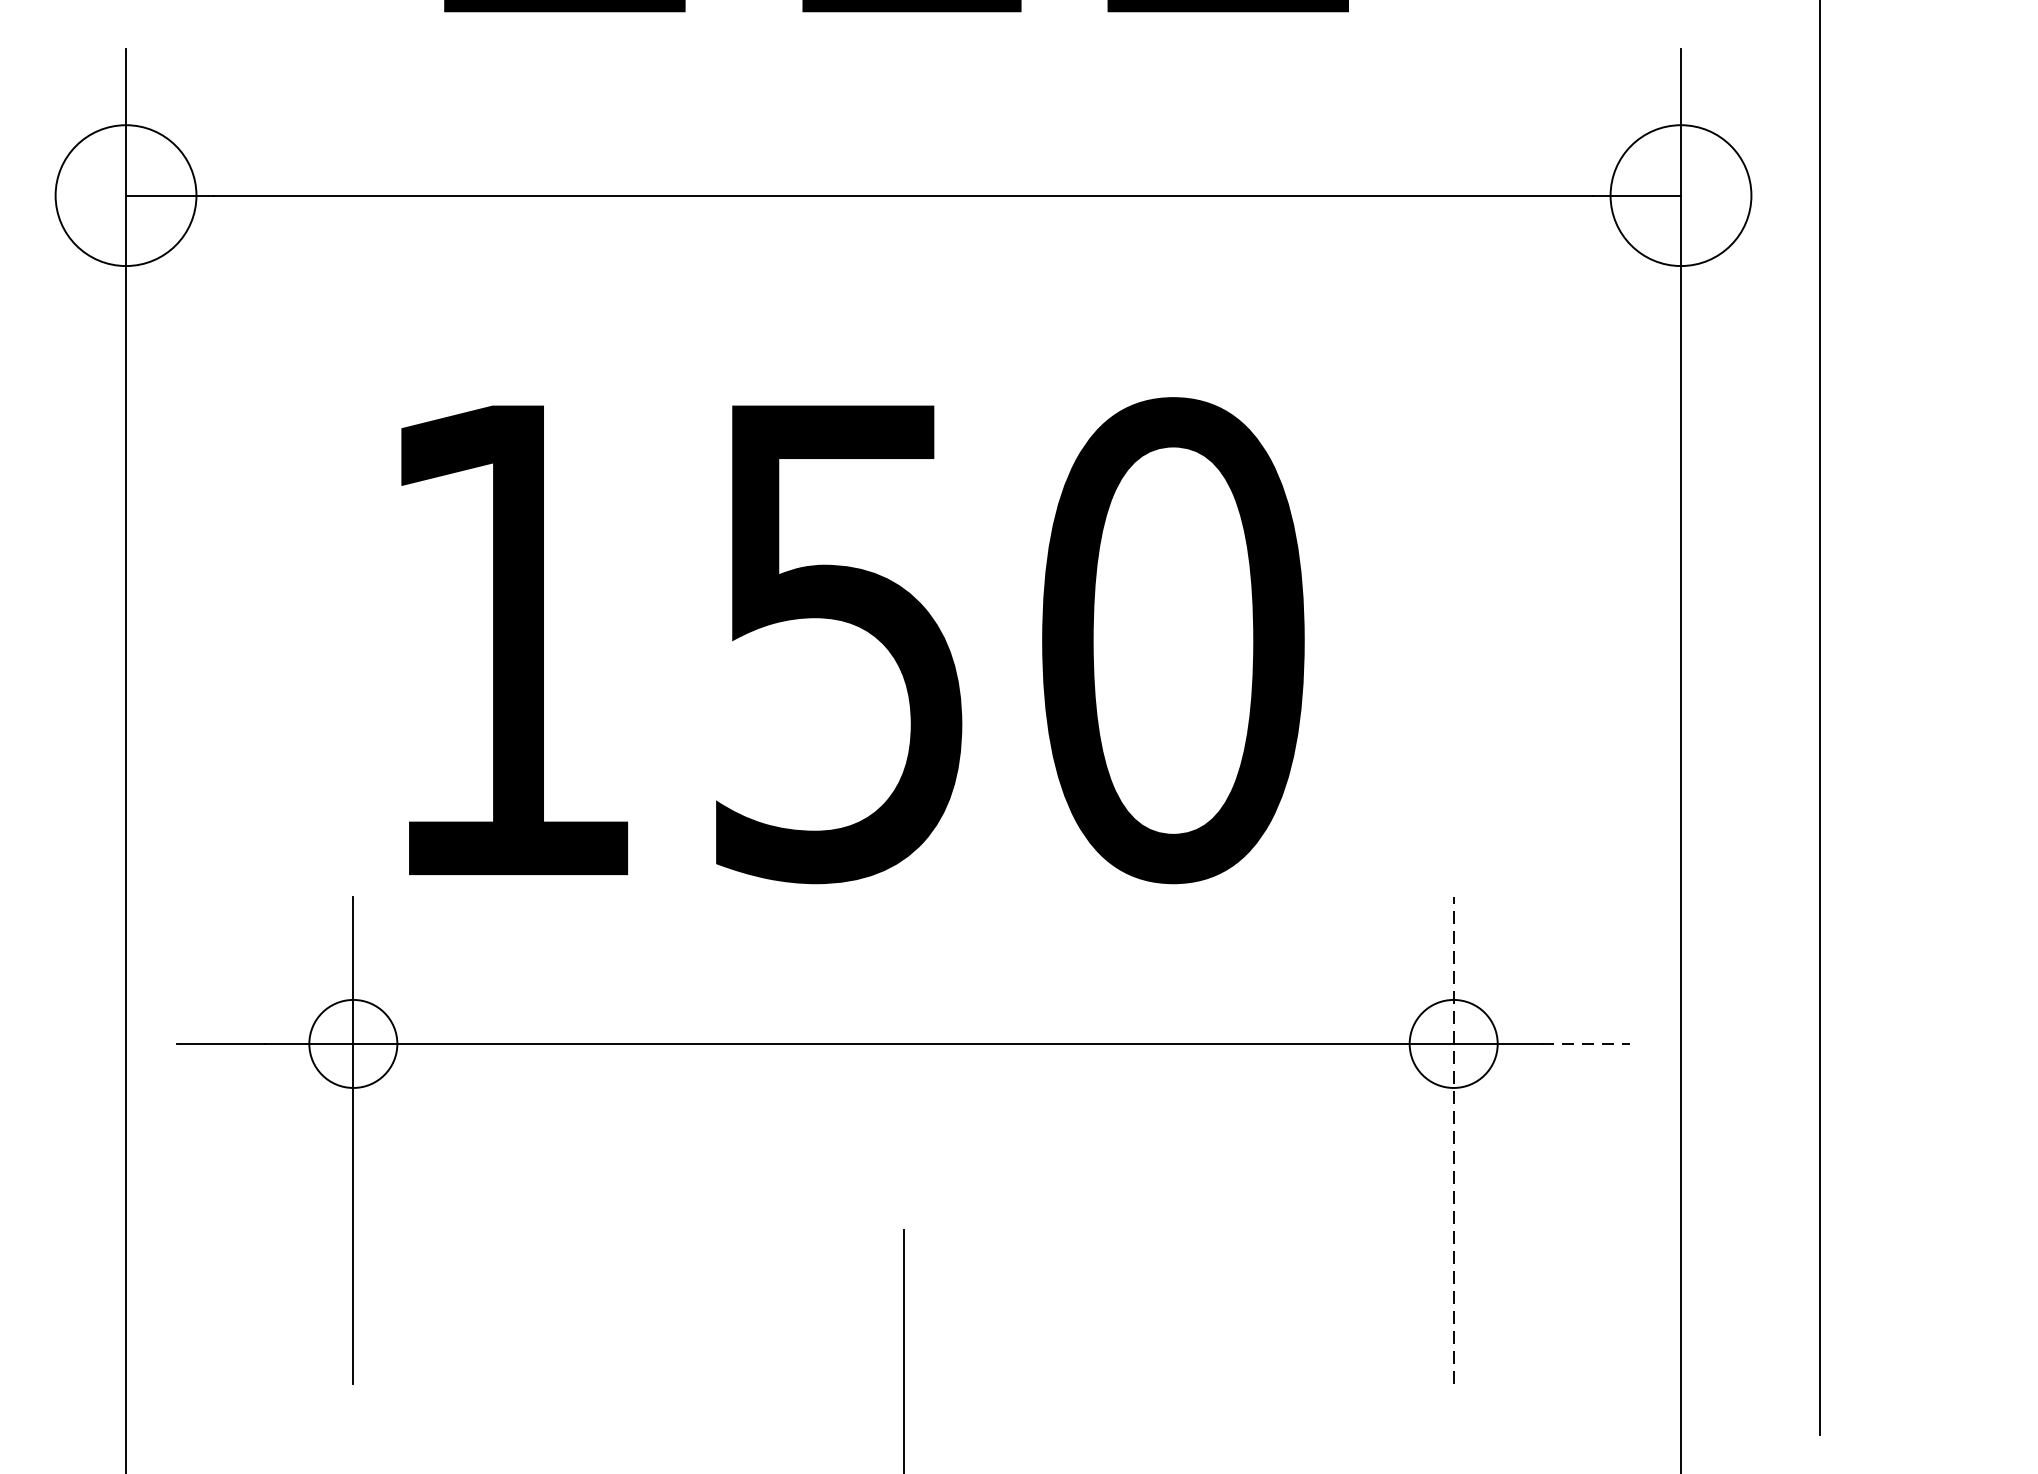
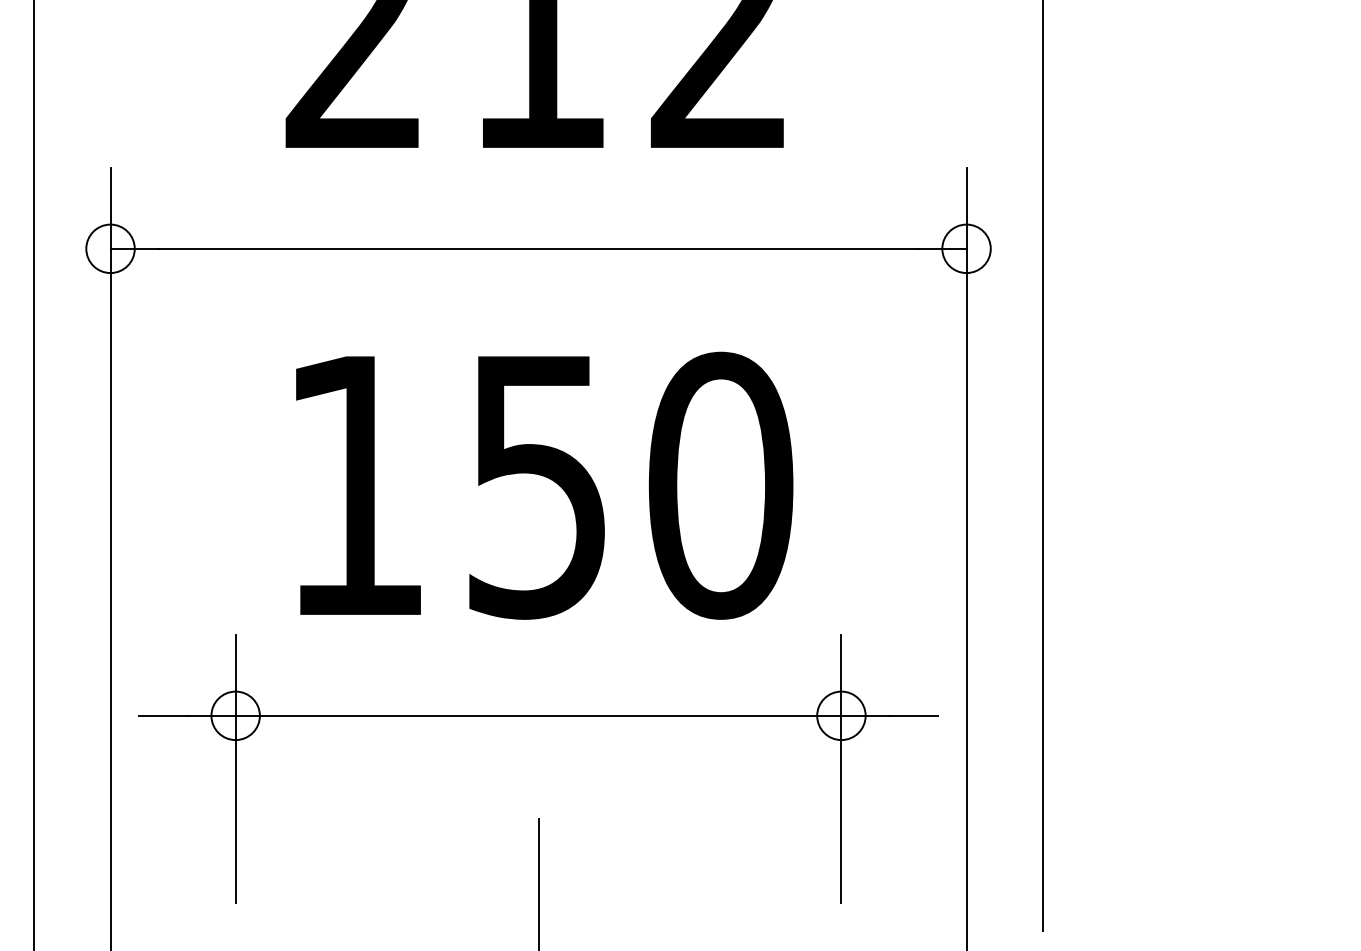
circle: (125, 195) -> (110, 248), size x0.62
circle: (1680, 195) -> (966, 248), size x0.62
text: (852, 640) -> (544, 485), moved
line: (1586, 1043) -> (914, 715), dashed -> solid
line: (1453, 1139) -> (841, 768), dashed -> solid

